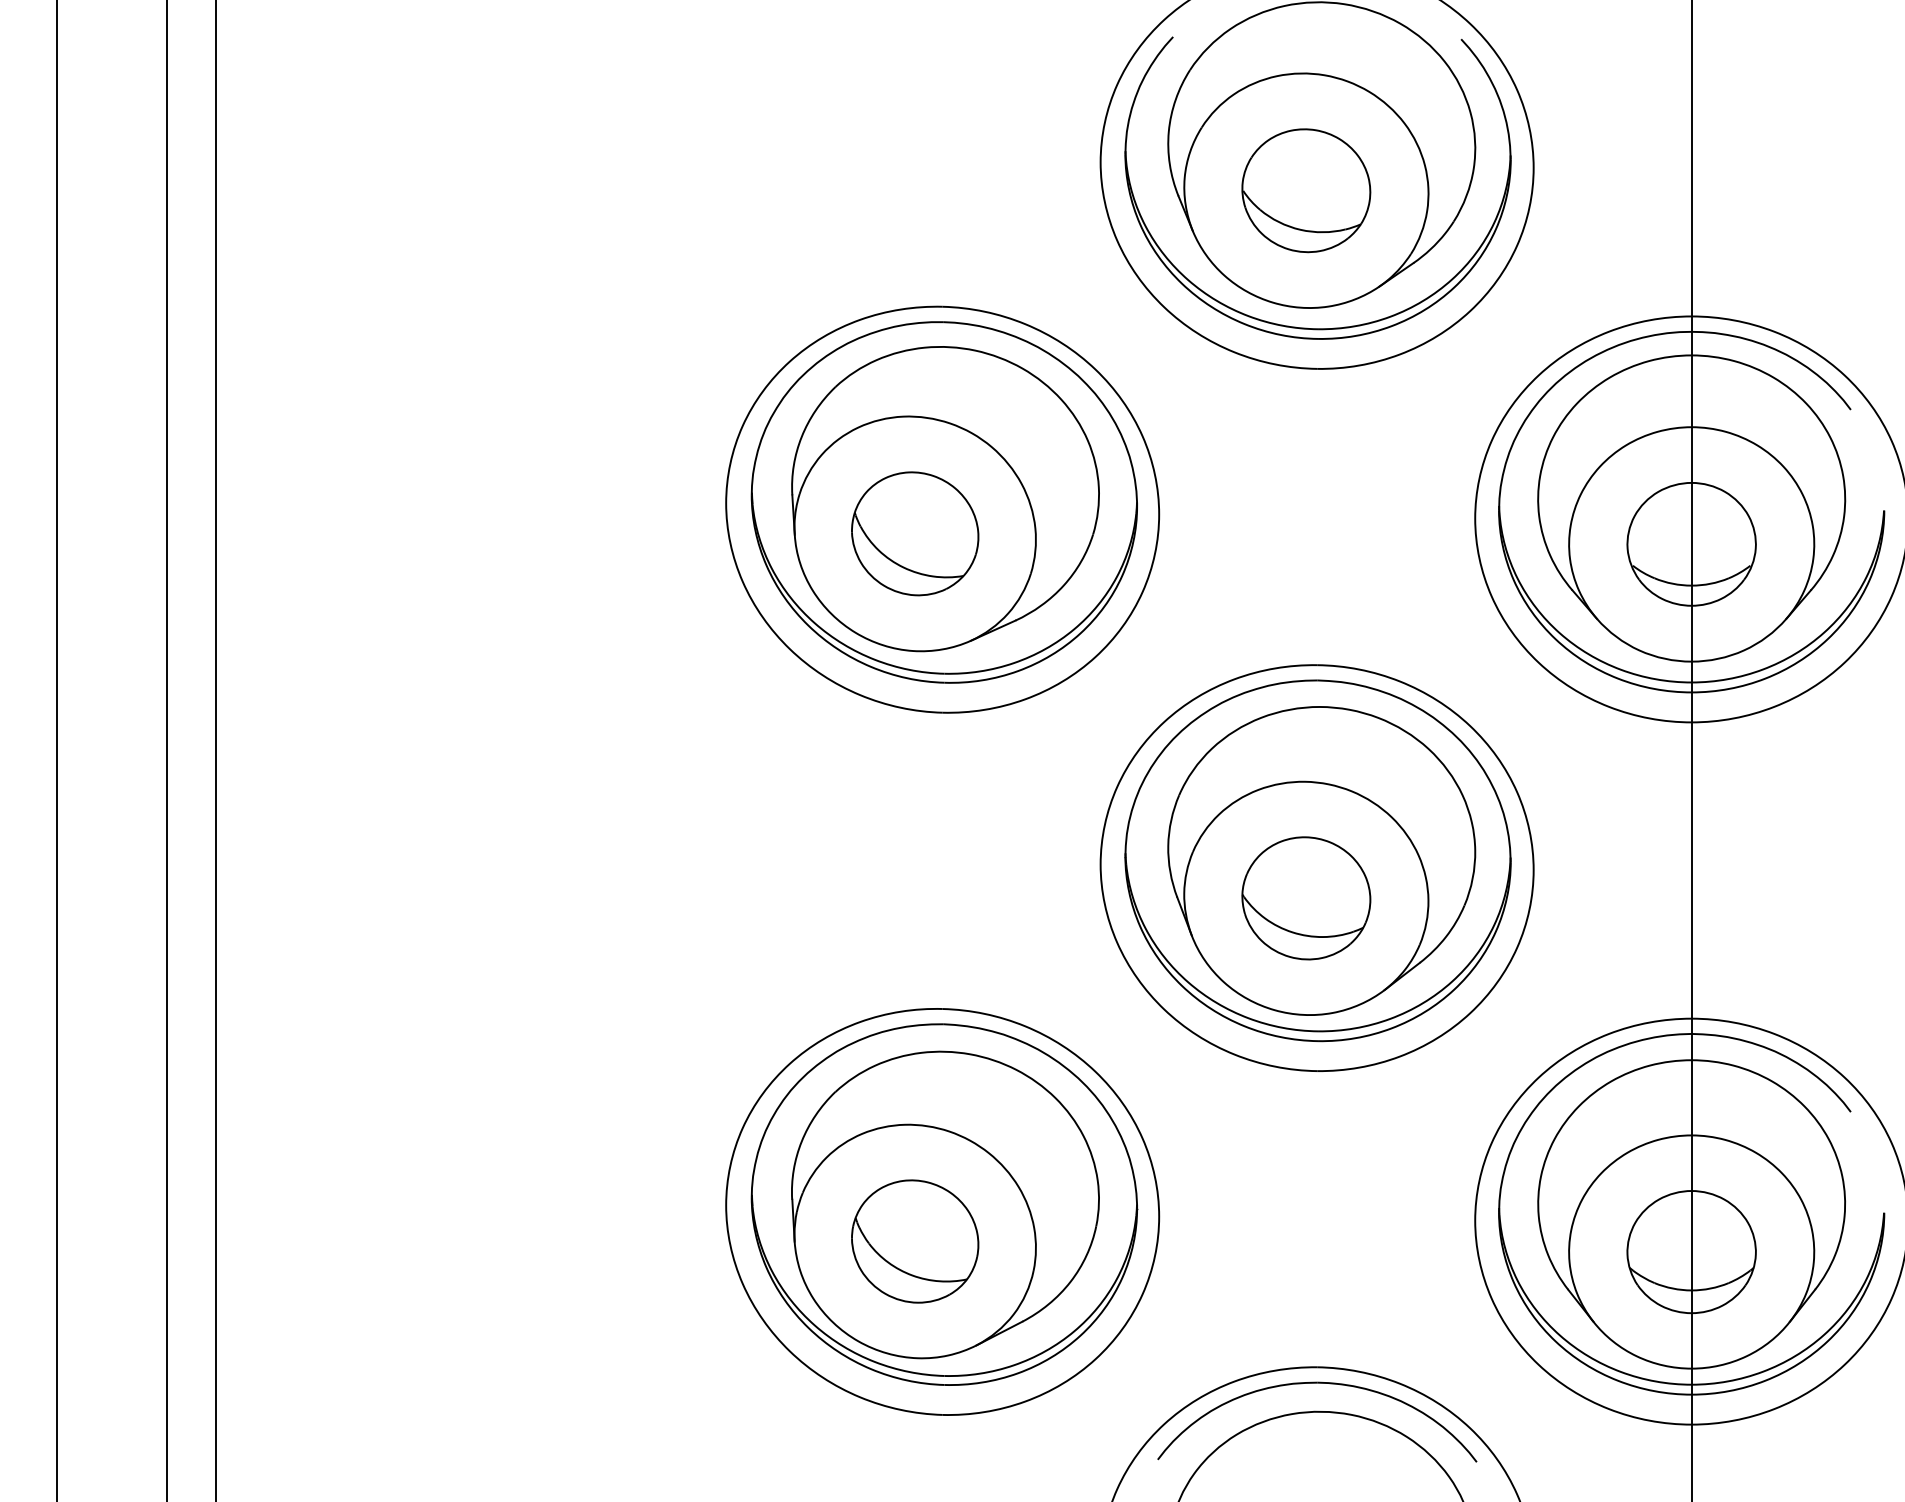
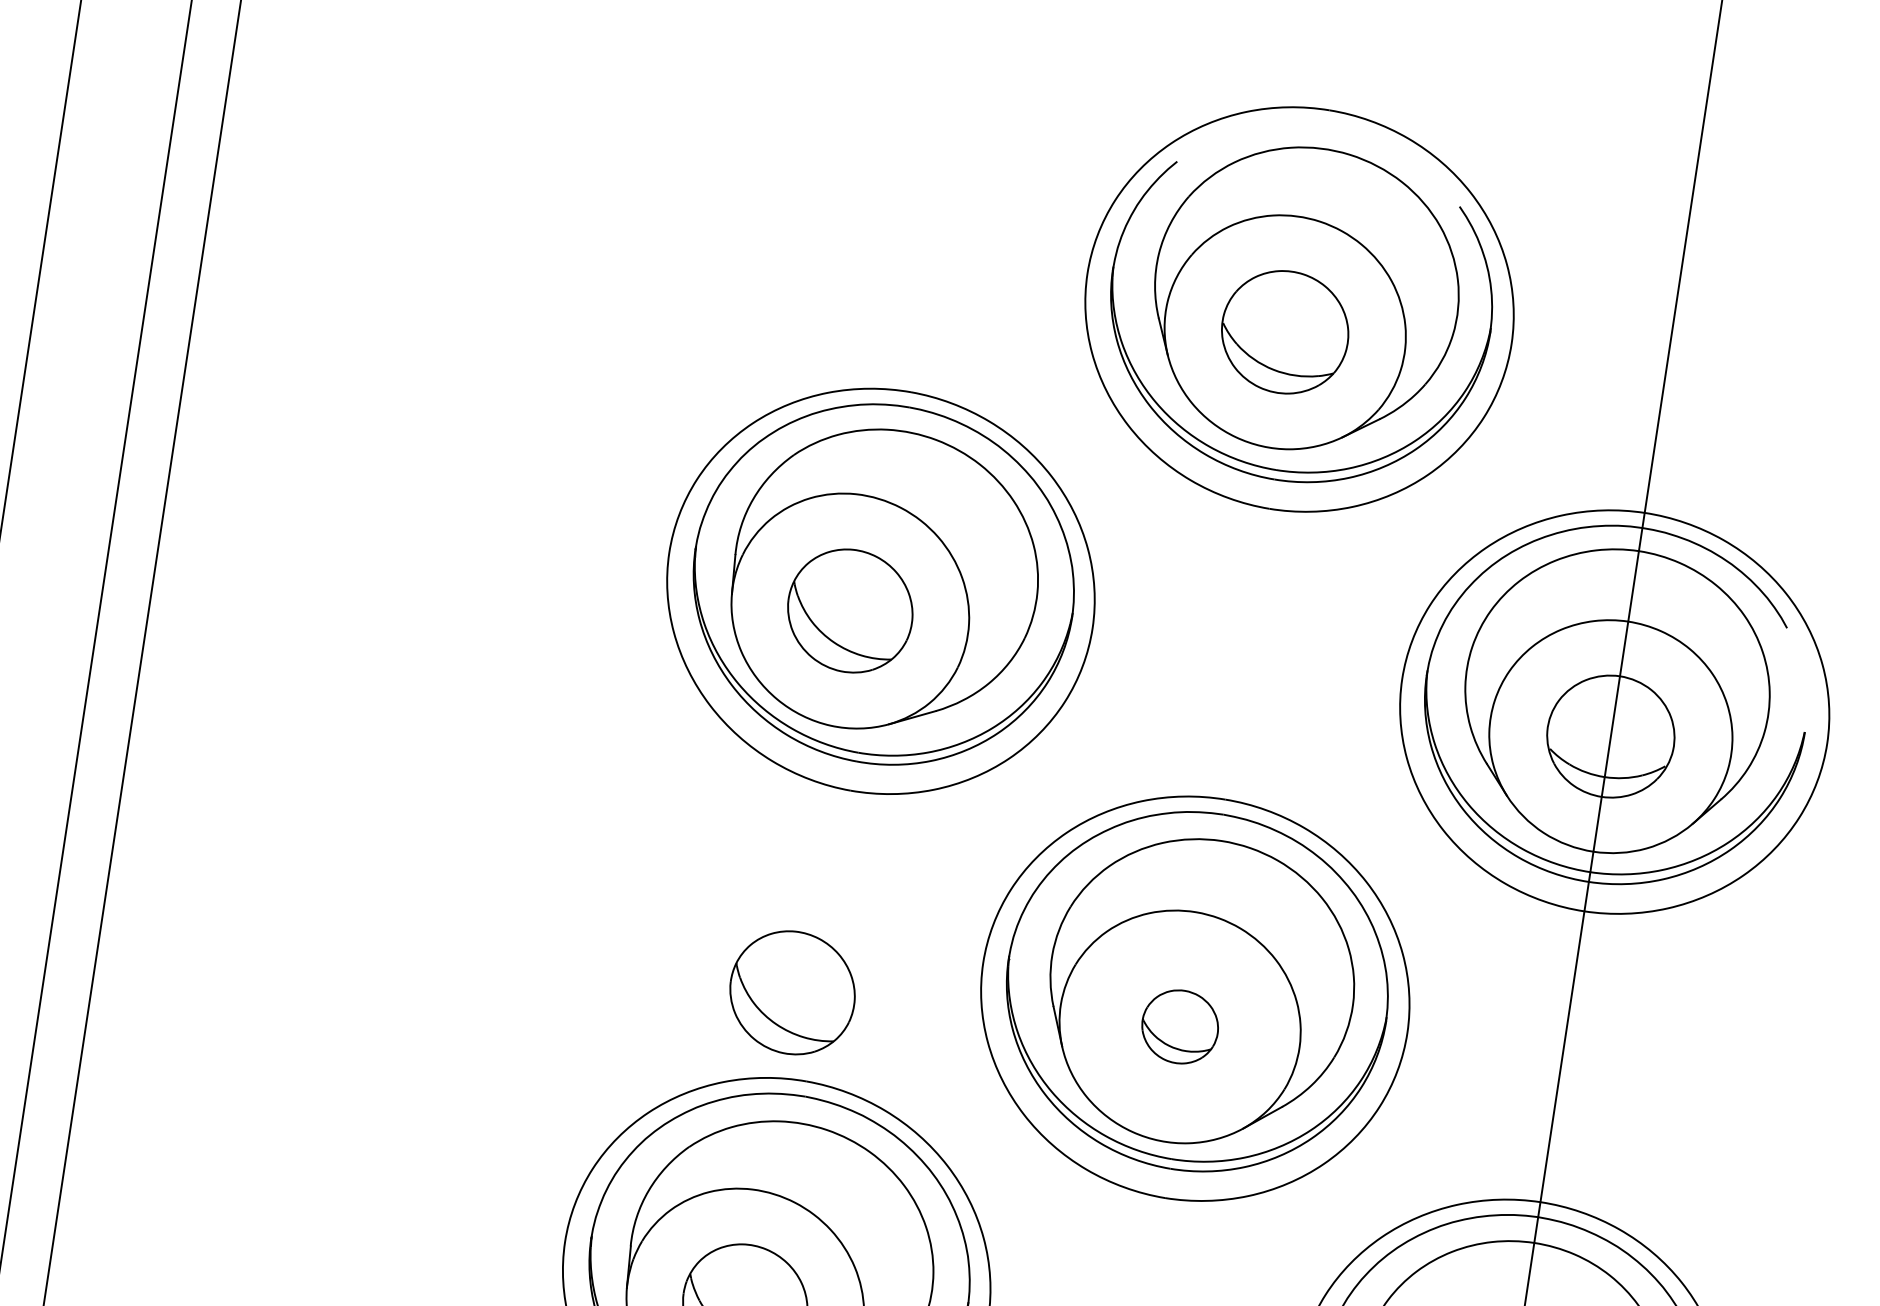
part: (1306, 898) -> (1180, 1027), size x0.6
part: (915, 922) -> (792, 992), added

